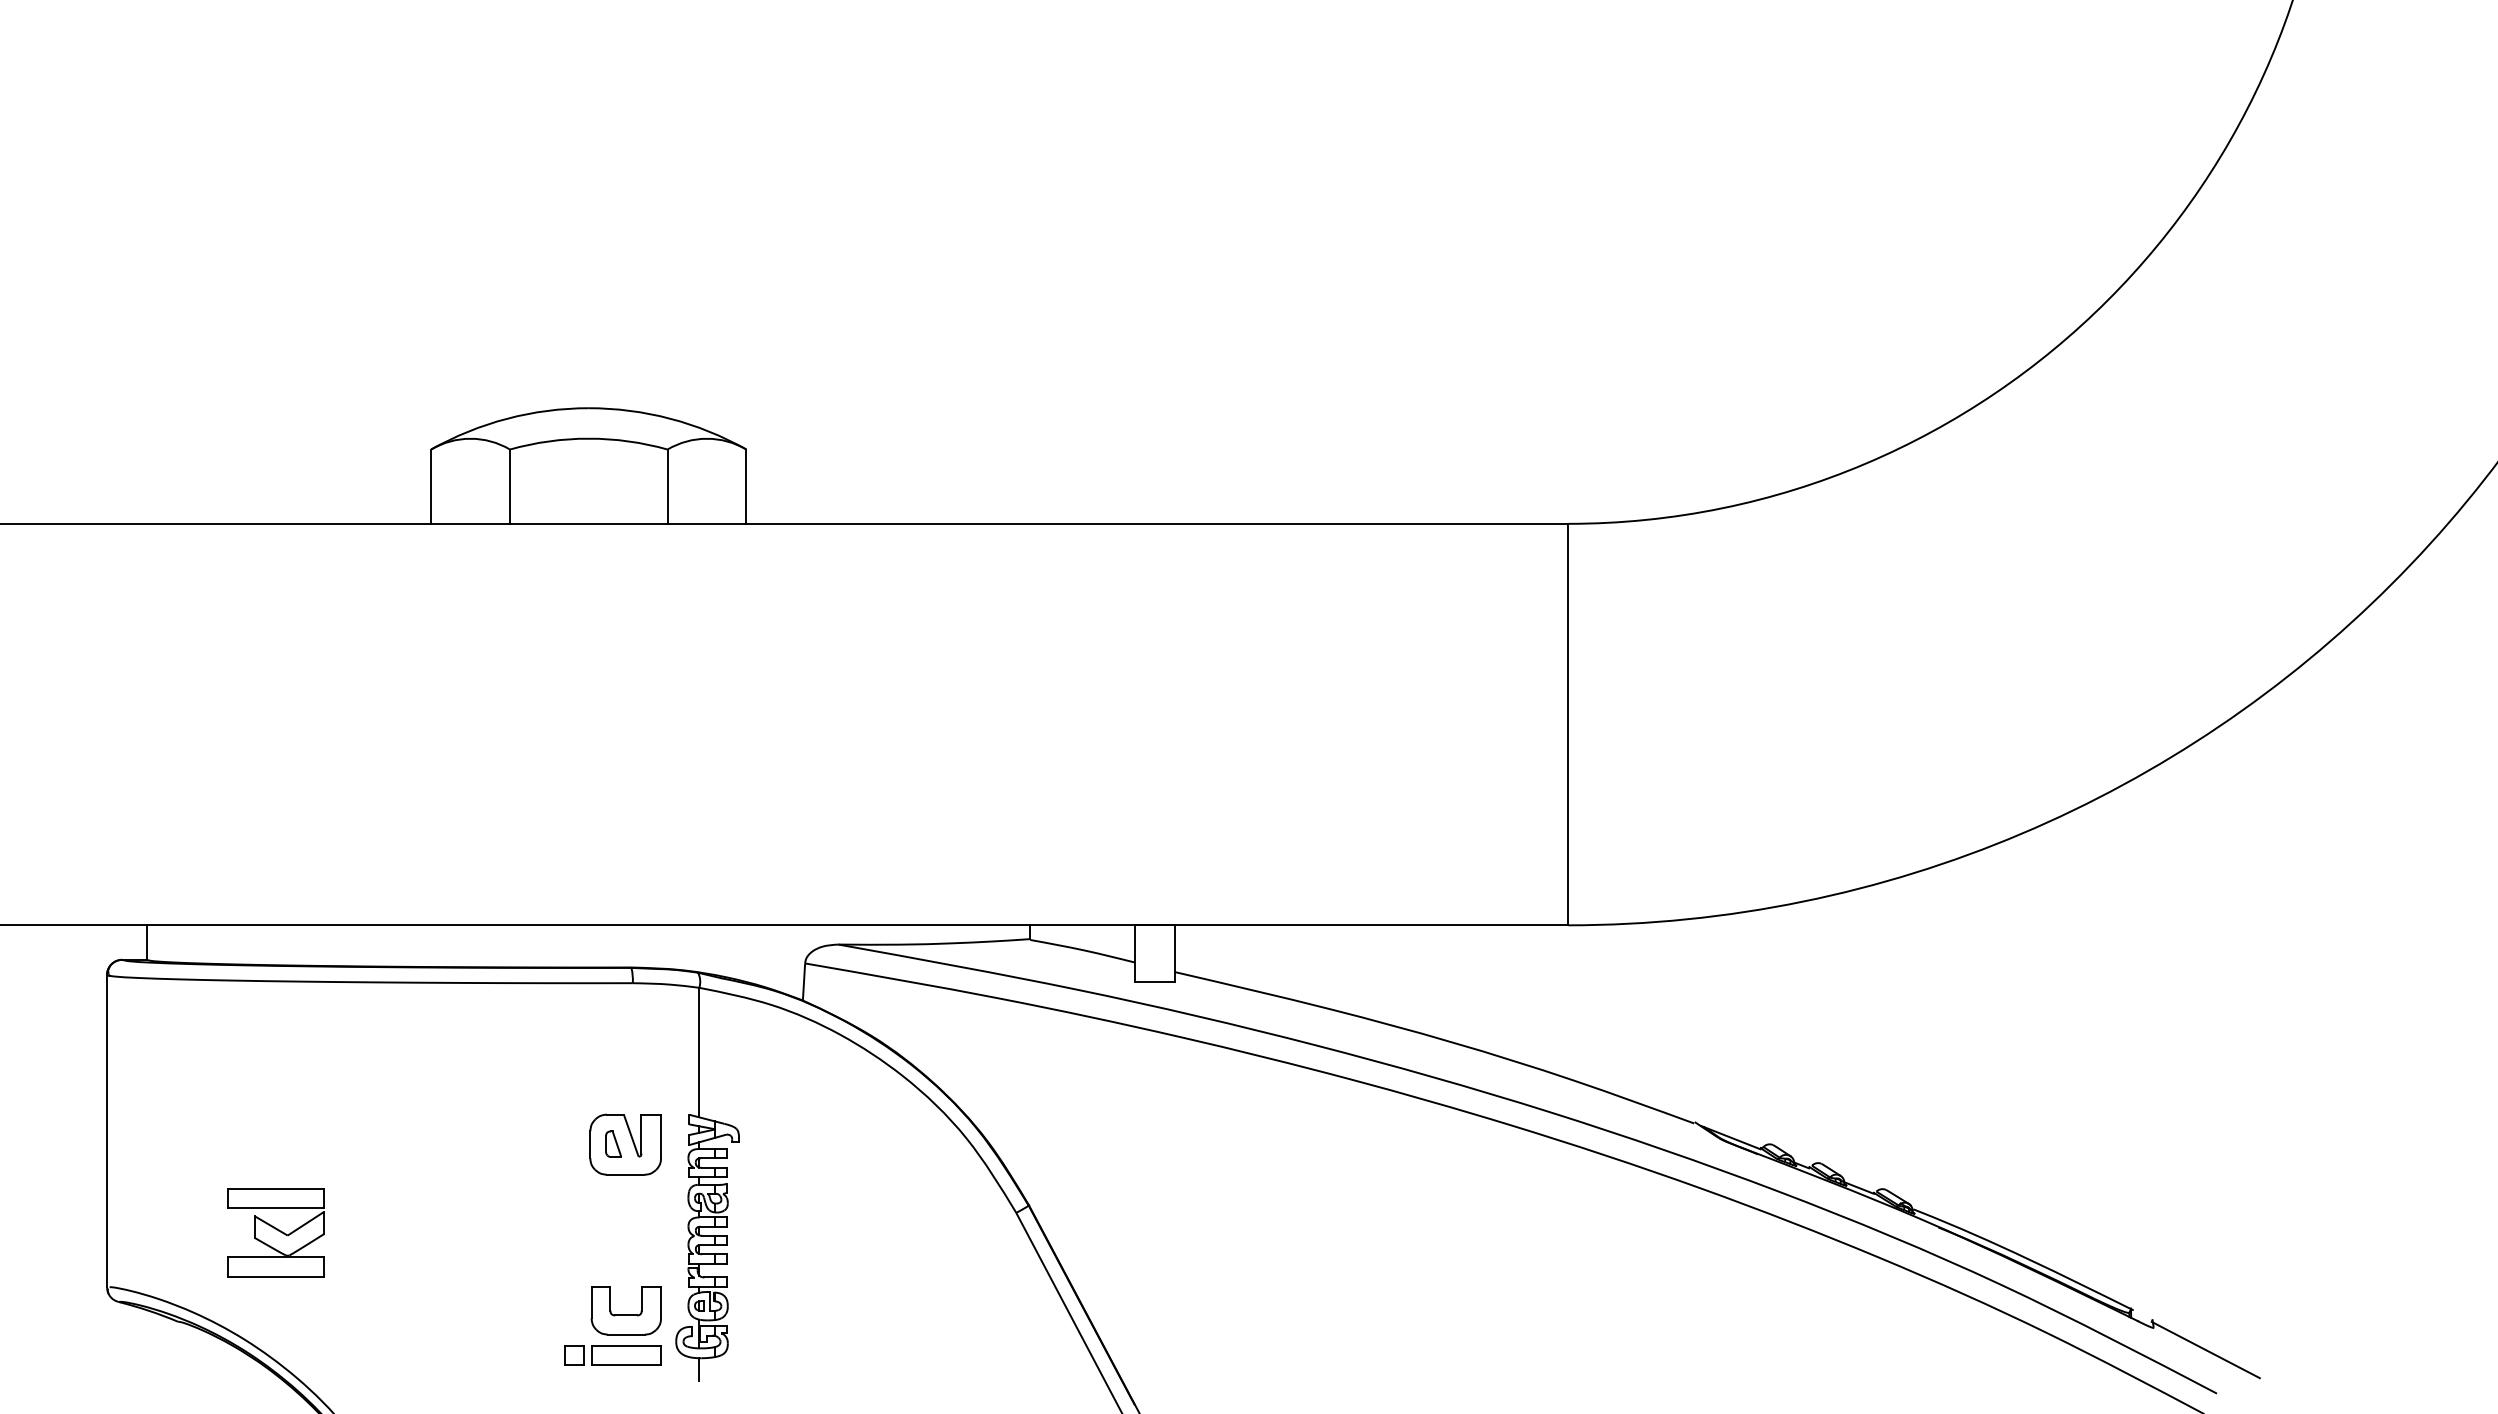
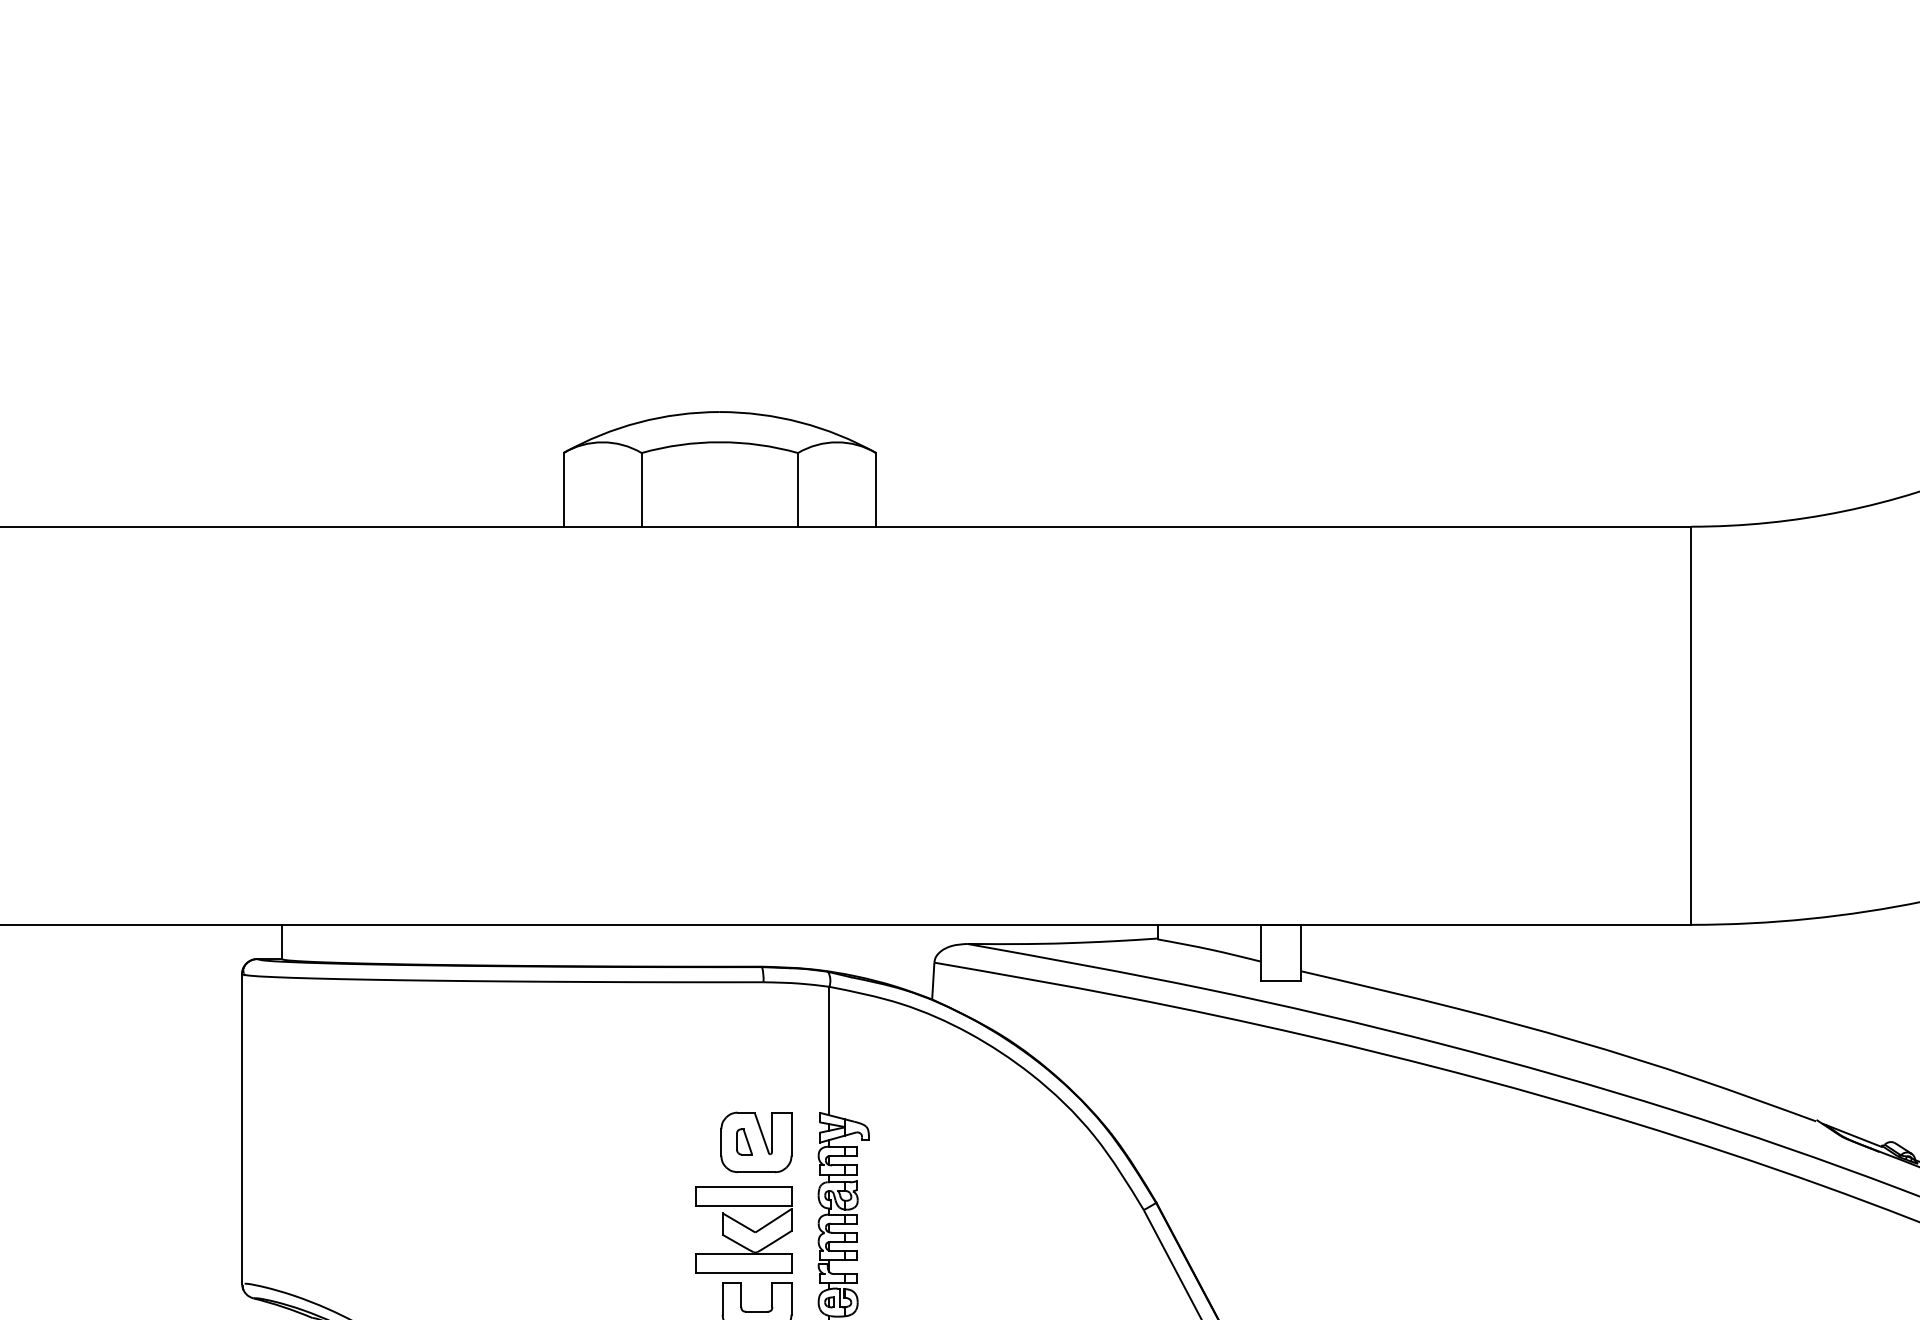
part: (275, 1232) -> (743, 1229), moved

